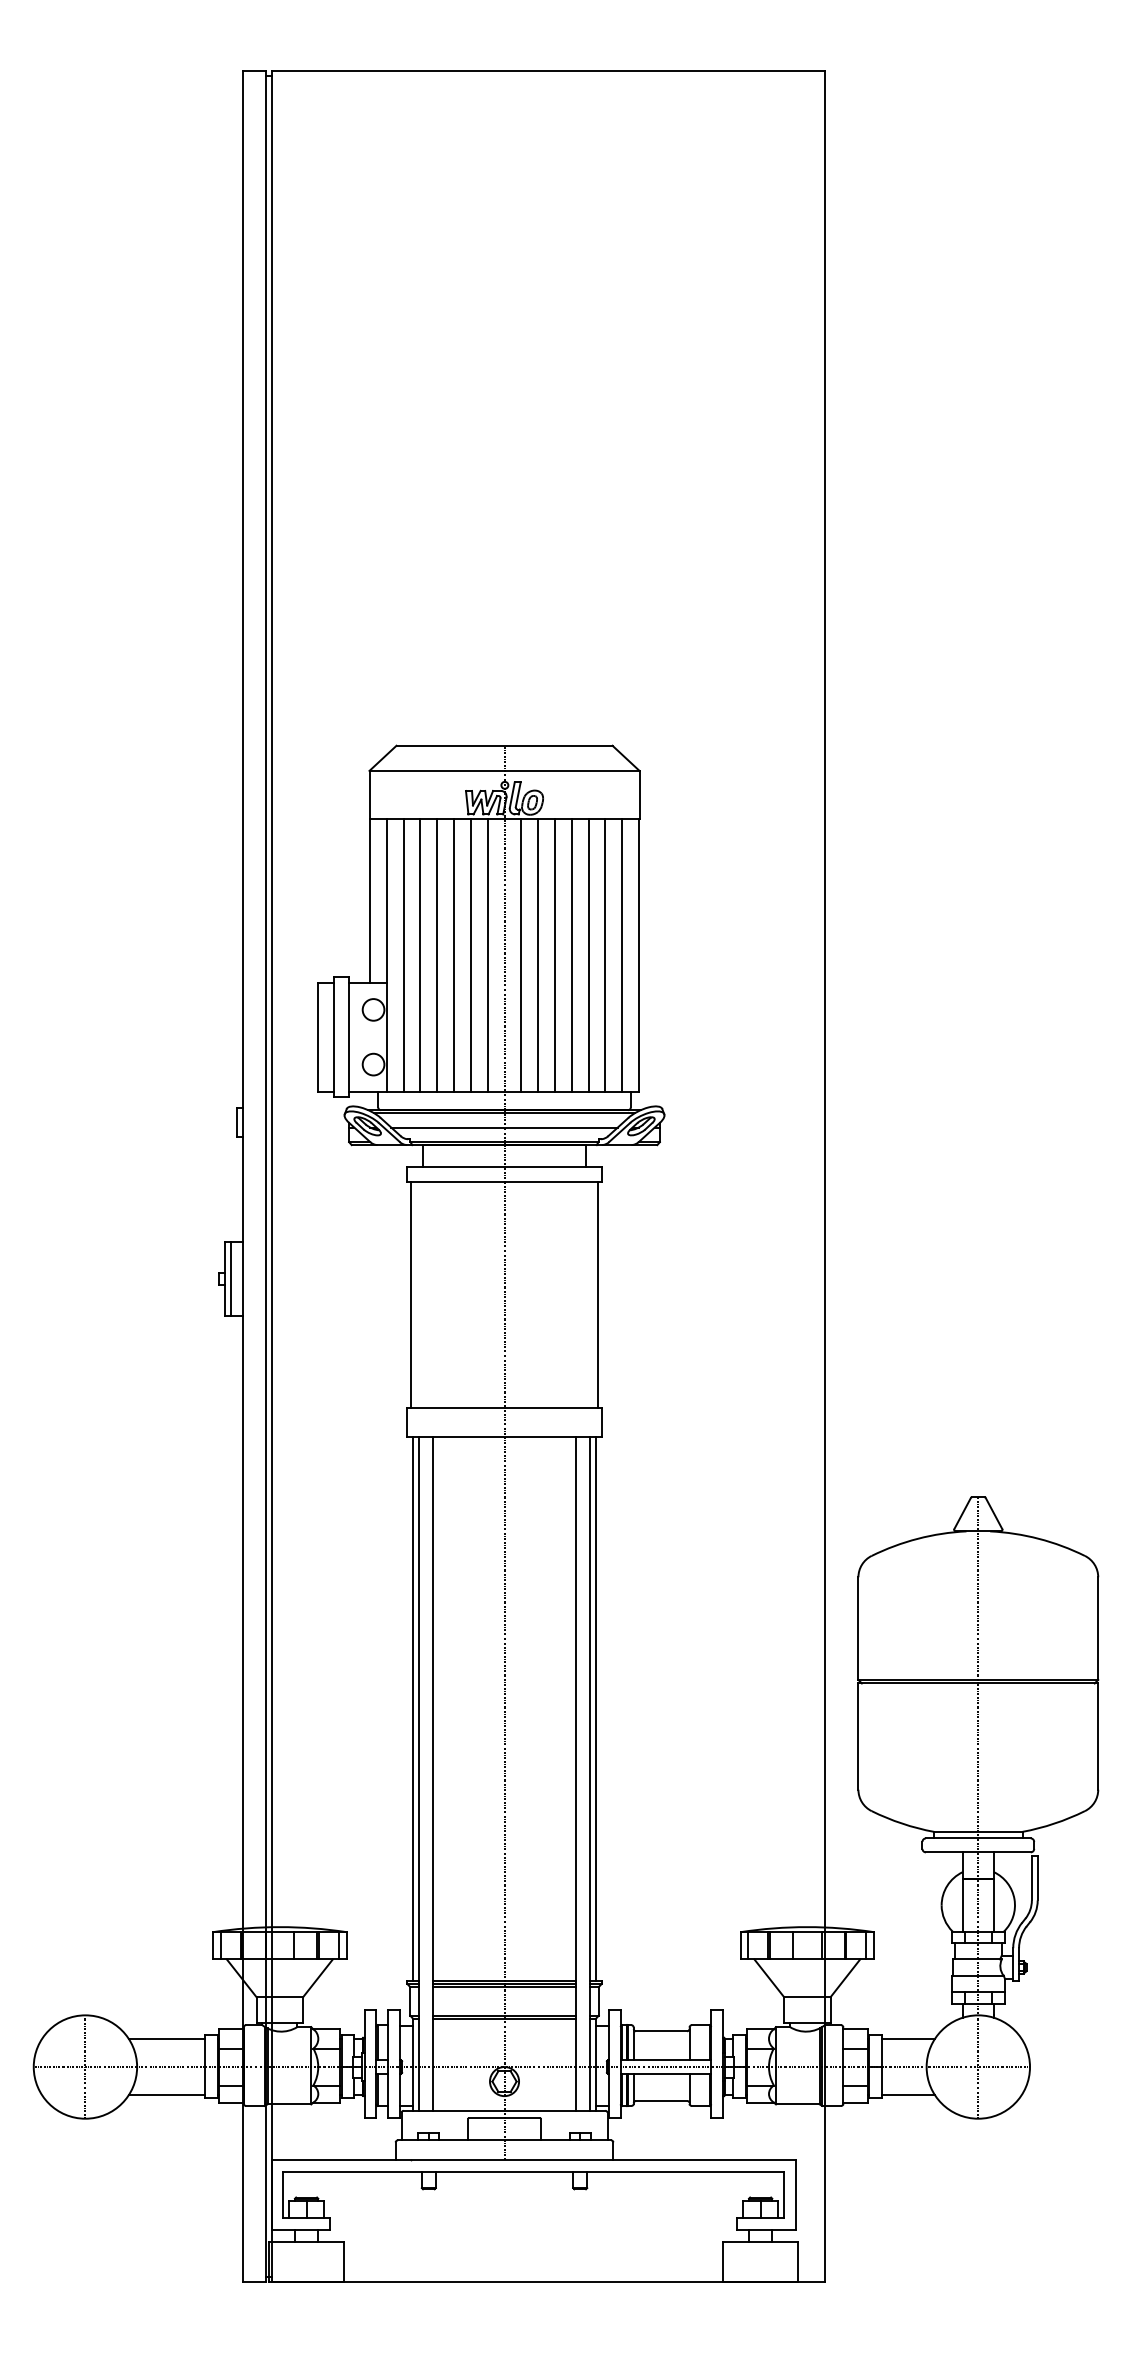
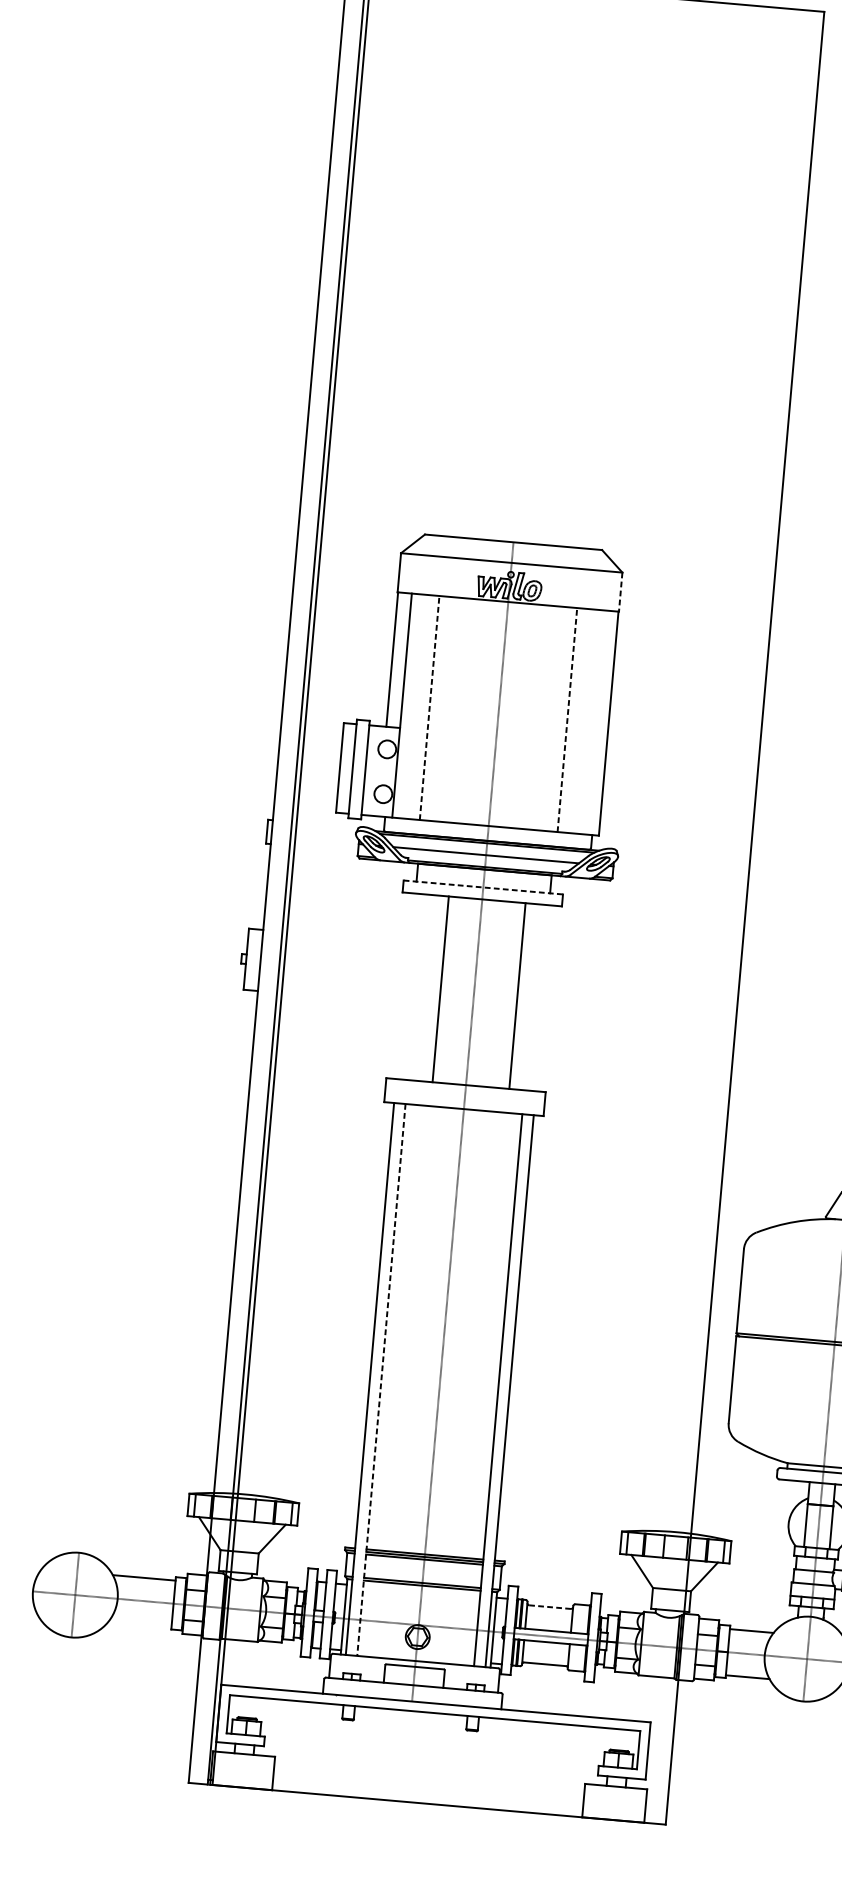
line: (639, 794) -> (620, 591), solid -> dashed
line: (403, 954) -> (415, 706), removed
line: (437, 954) -> (443, 708), removed
line: (454, 954) -> (457, 709), removed
line: (470, 954) -> (470, 710), removed
line: (487, 954) -> (484, 712), removed
line: (521, 954) -> (512, 714), removed
line: (538, 954) -> (526, 715), removed
line: (554, 954) -> (539, 716), removed
line: (571, 954) -> (553, 718), removed
line: (605, 954) -> (581, 720), removed
line: (622, 954) -> (595, 721), removed
line: (420, 955) -> (429, 708), solid -> dashed
line: (588, 955) -> (567, 720), solid -> dashed
line: (505, 1166) -> (484, 887), solid -> dashed
line: (230, 1278) -> (250, 959), removed
line: (410, 1294) -> (440, 989), moved
line: (598, 1294) -> (517, 995), moved
line: (413, 1708) -> (369, 1324), removed
line: (595, 1708) -> (519, 1337), removed
line: (433, 1774) -> (381, 1380), solid -> dashed
line: (661, 2031) -> (549, 1607), solid -> dashed
line: (166, 2095) -> (139, 1624), removed

